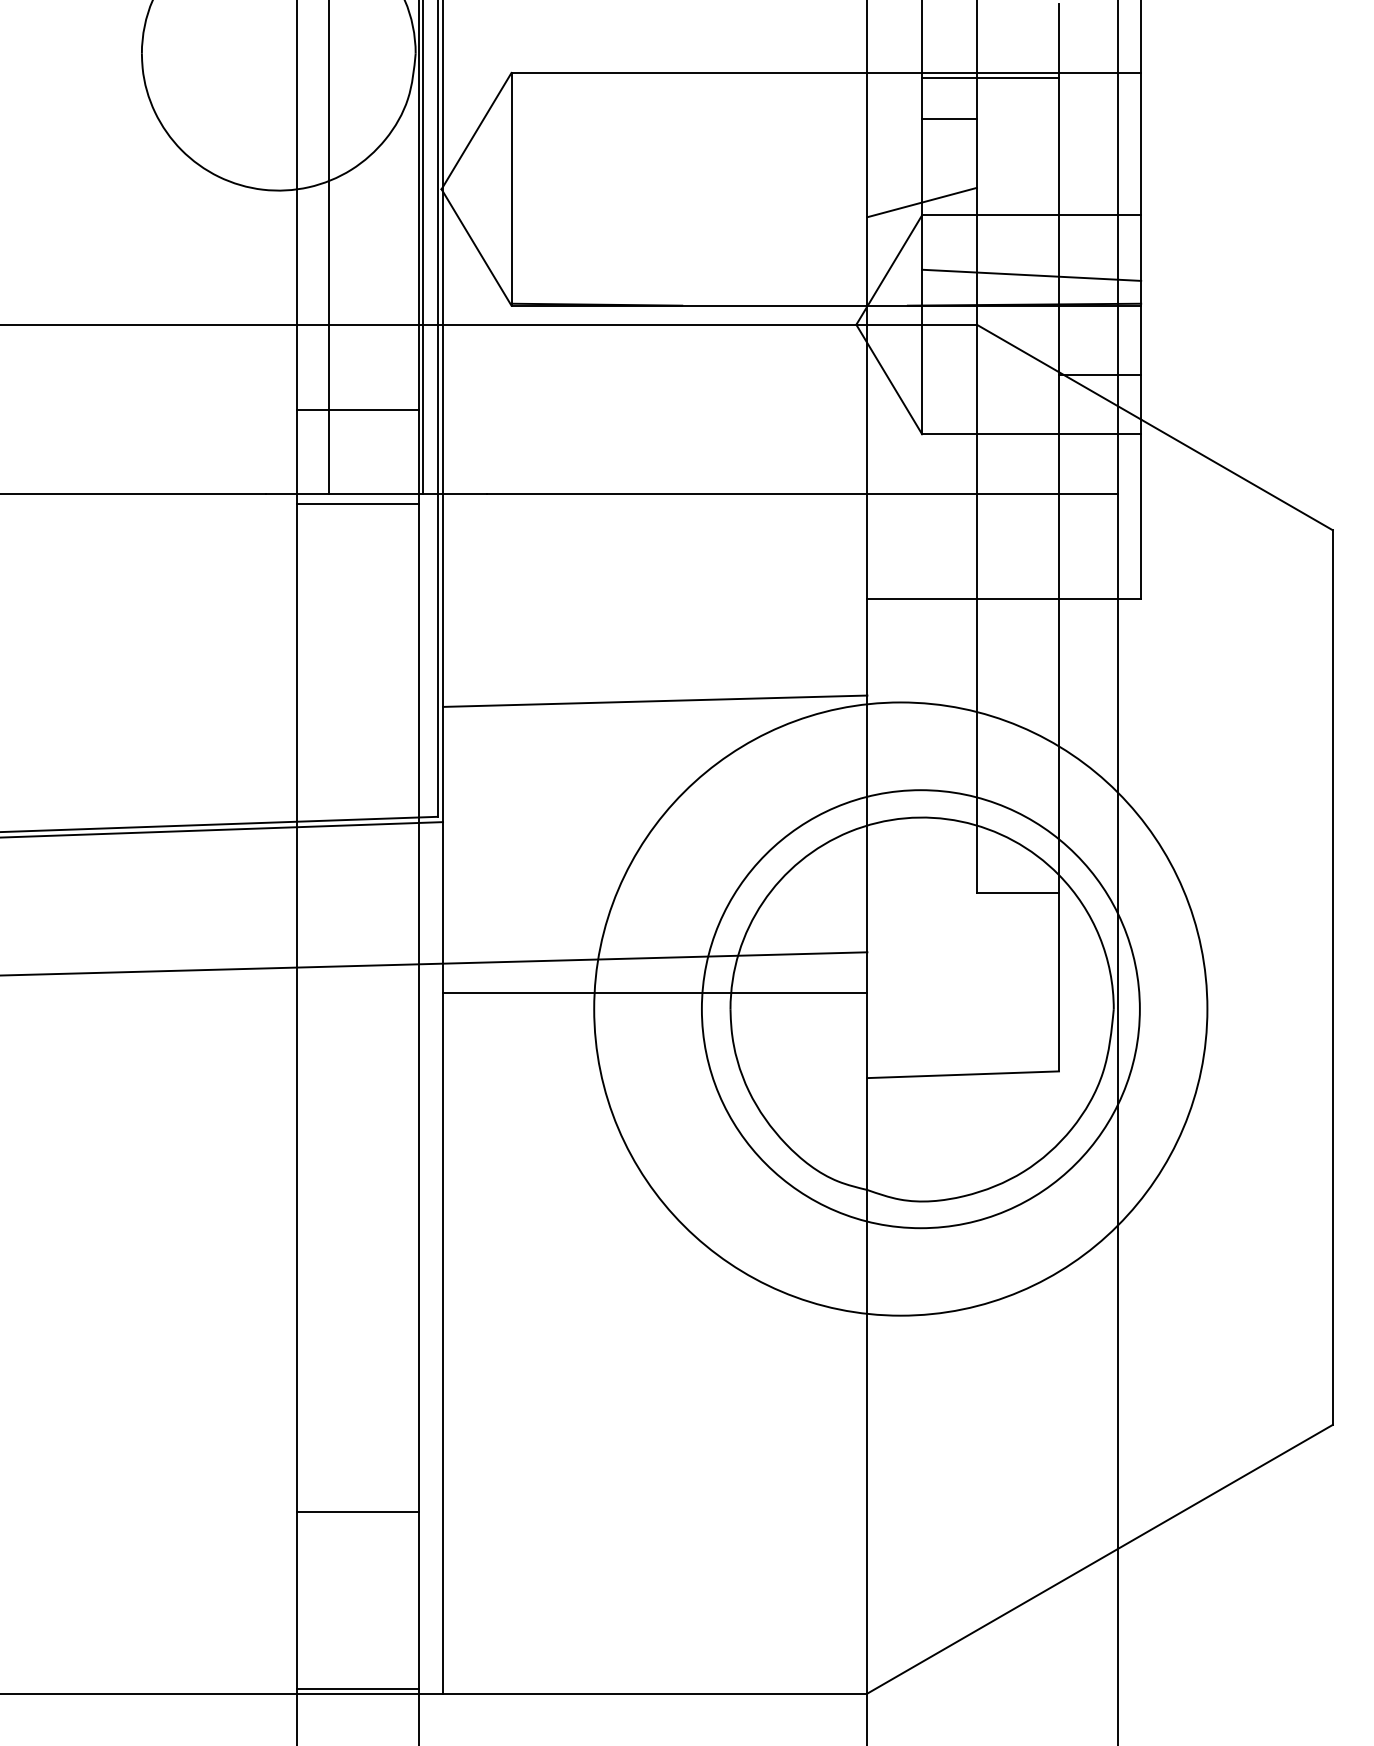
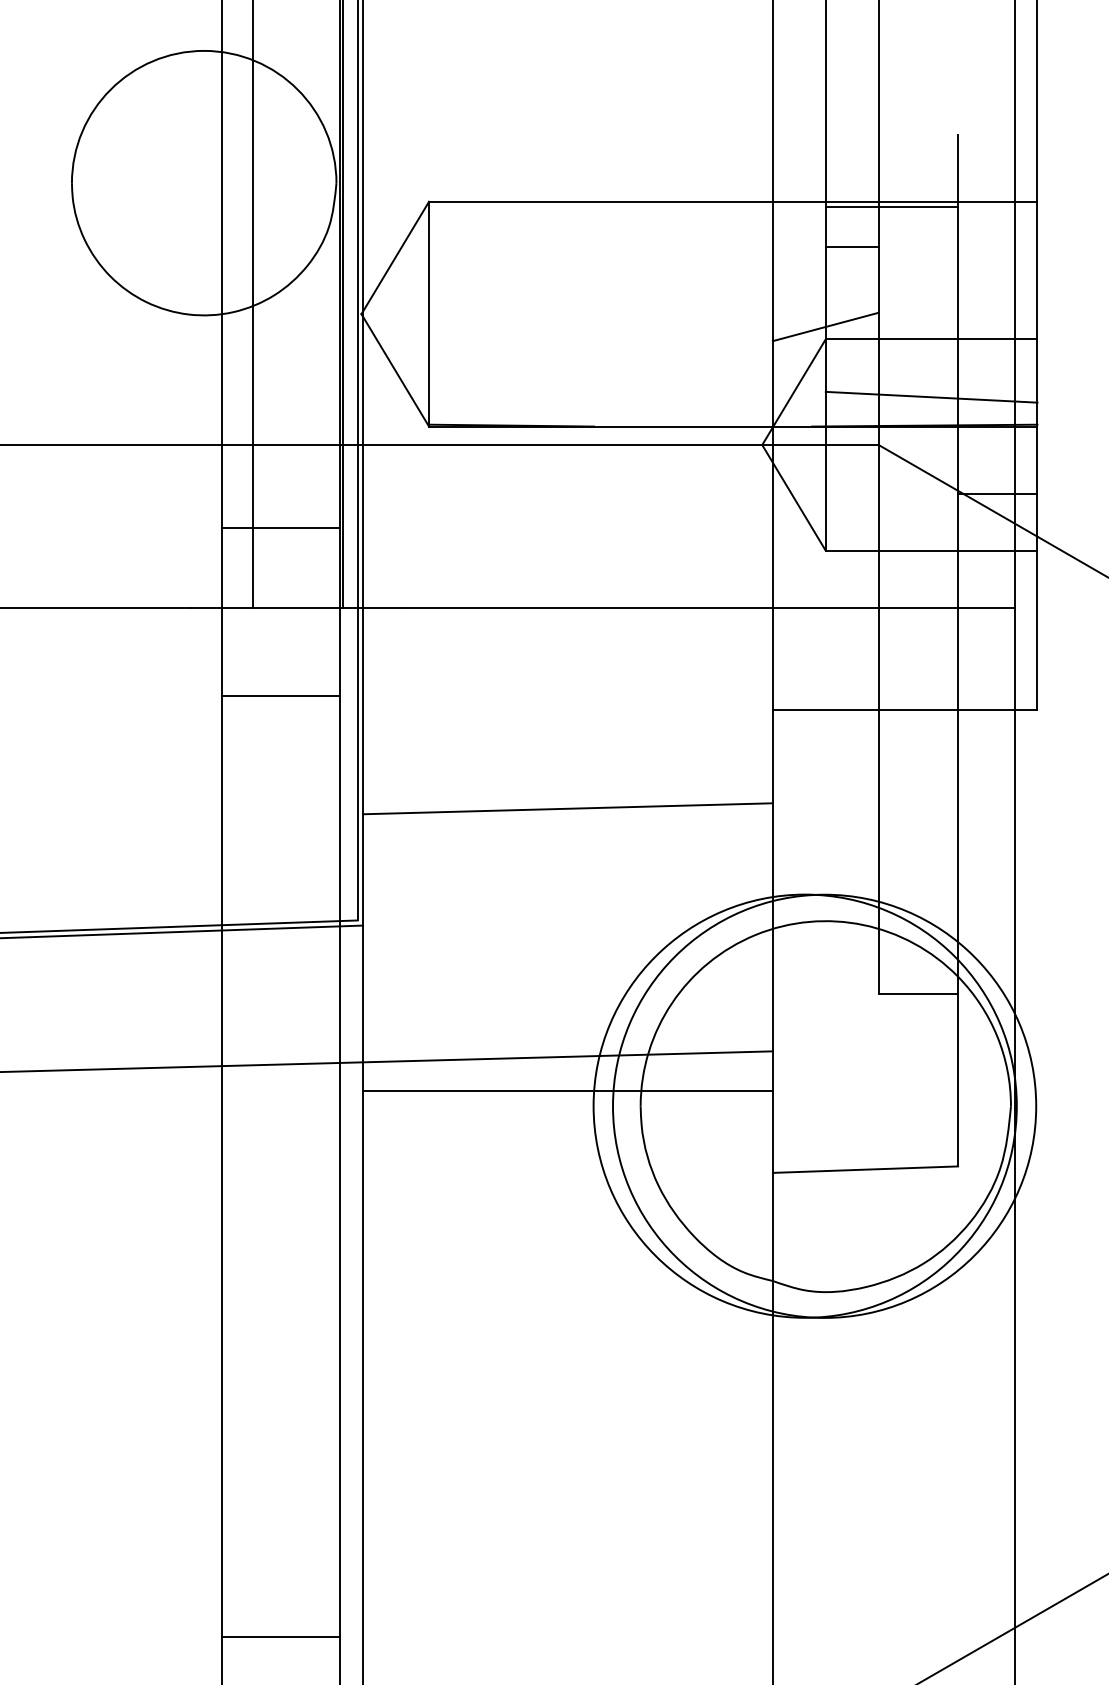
line: (358, 504) -> (281, 695), moved
circle: (900, 1009) -> (804, 1106), size x0.71
line: (358, 1511) -> (281, 1637), moved

